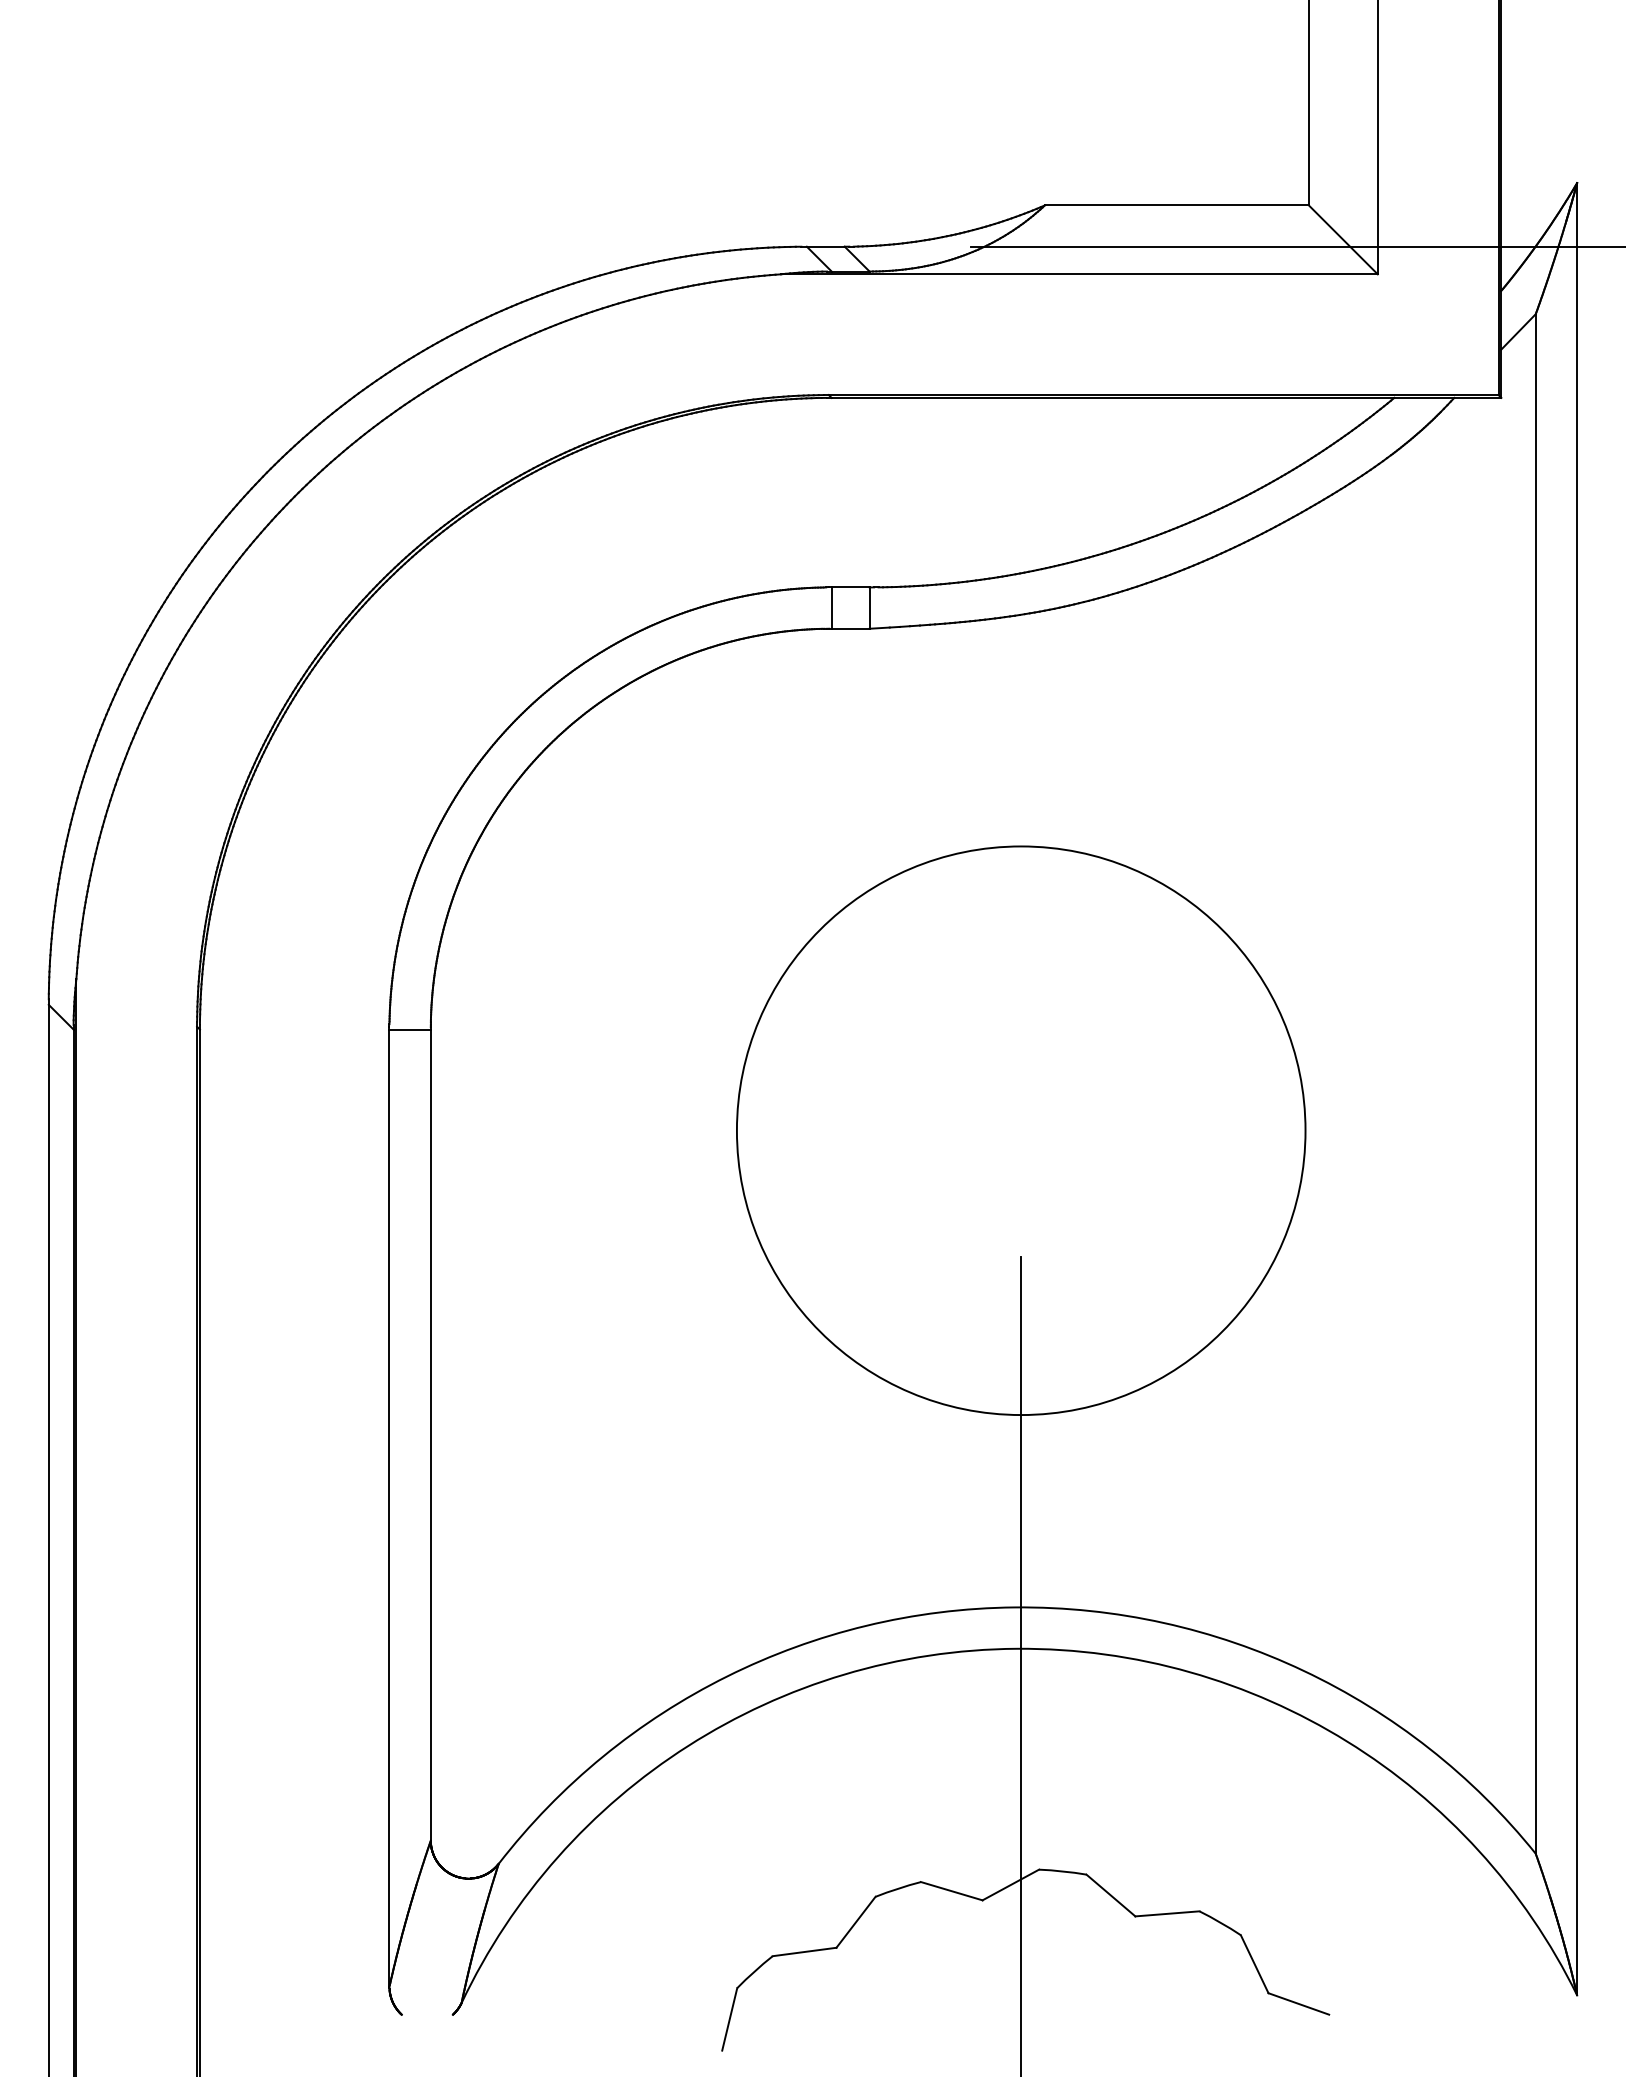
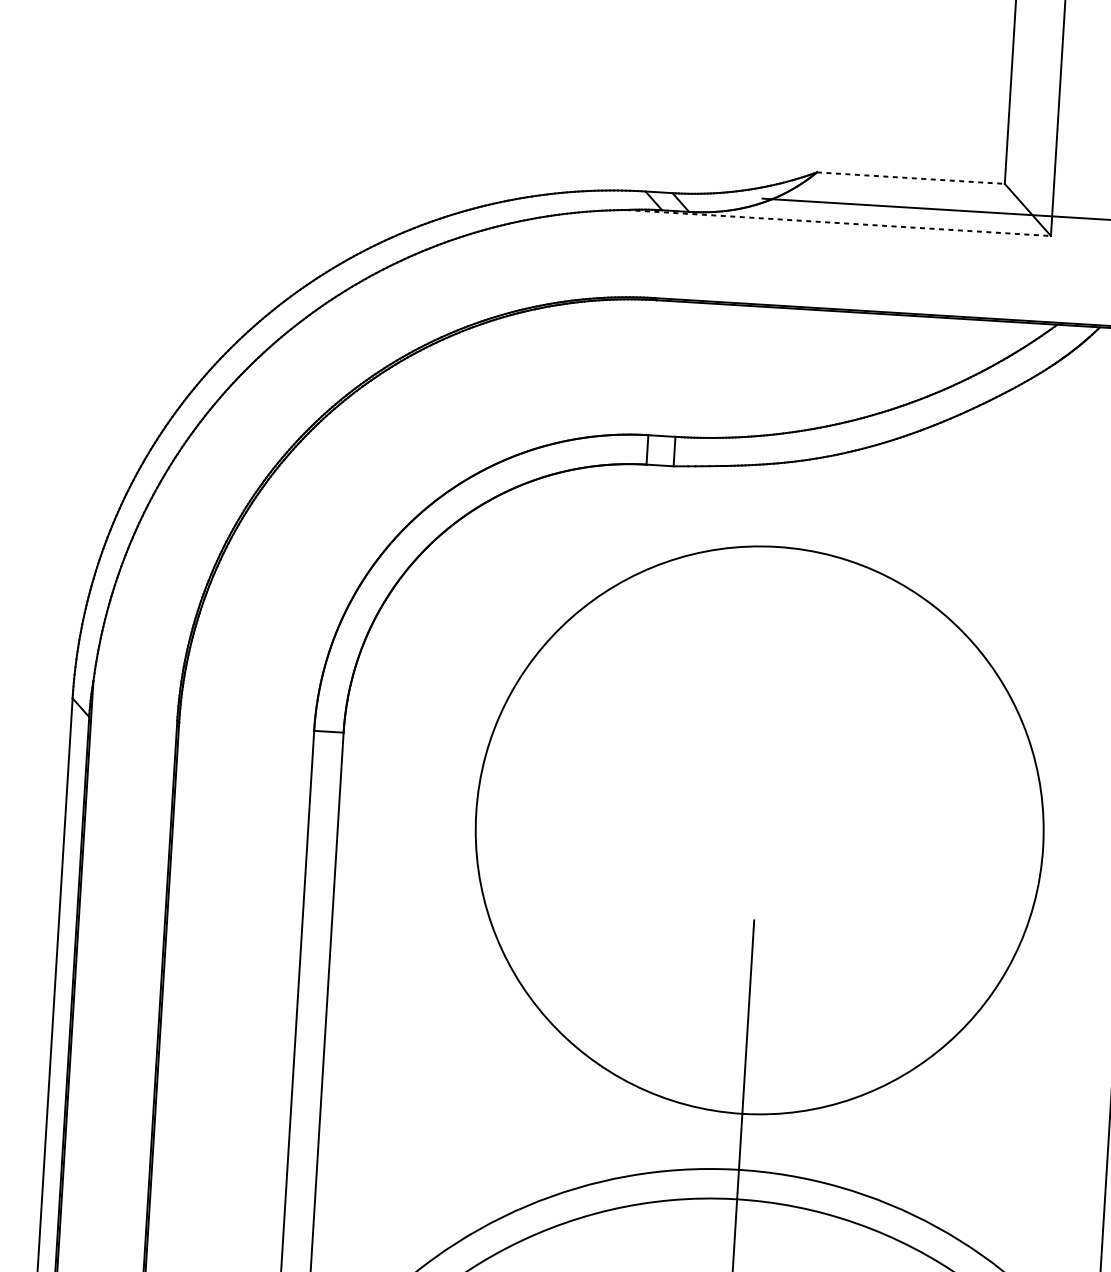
line: (1176, 205) -> (910, 178), solid -> dashed
line: (1079, 274) -> (838, 223), solid -> dashed
circle: (1020, 1130) -> (759, 830), size x1.4

